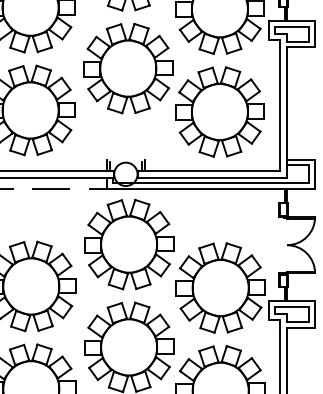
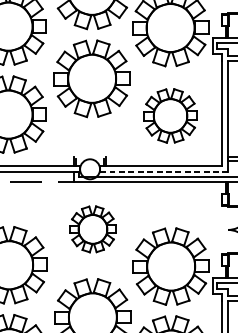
part: (219, 111) -> (170, 115), size x0.7
line: (212, 177) -> (164, 172), solid -> dashed
part: (129, 244) -> (93, 229), size x0.6

